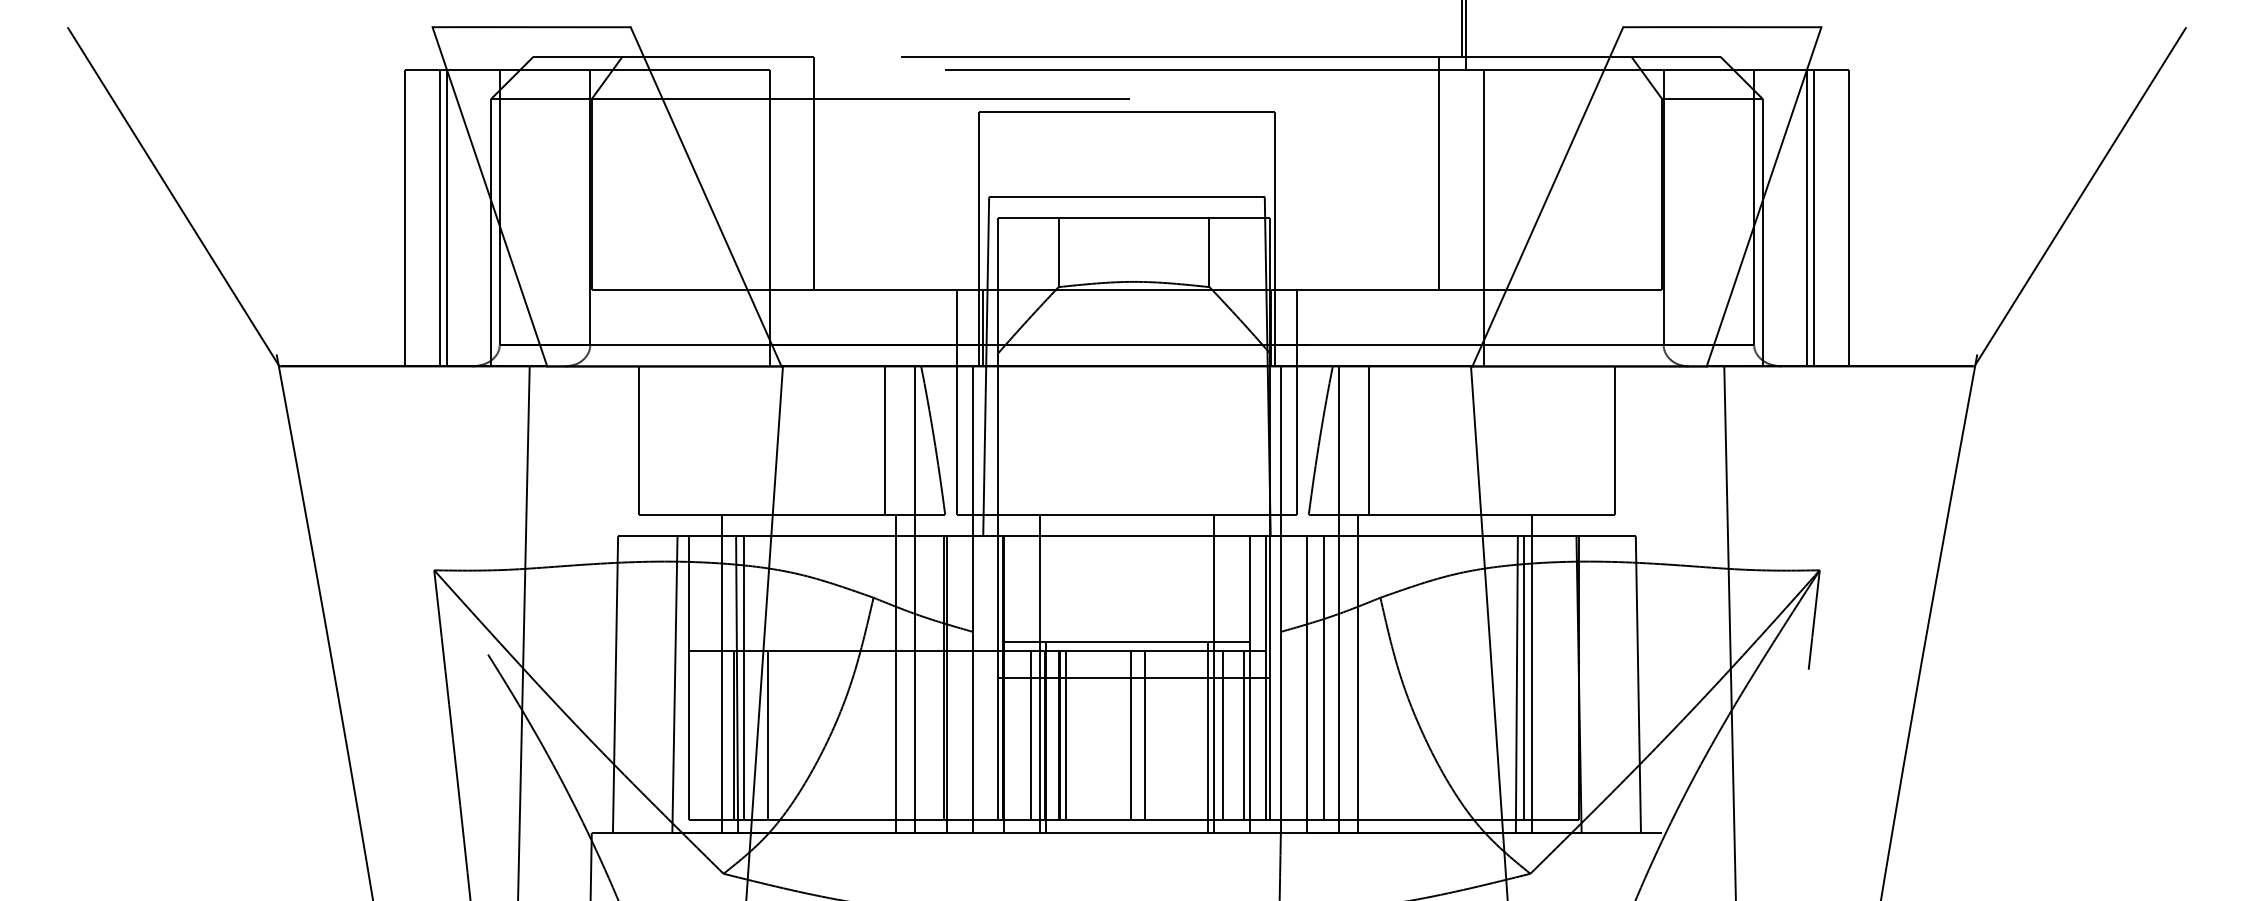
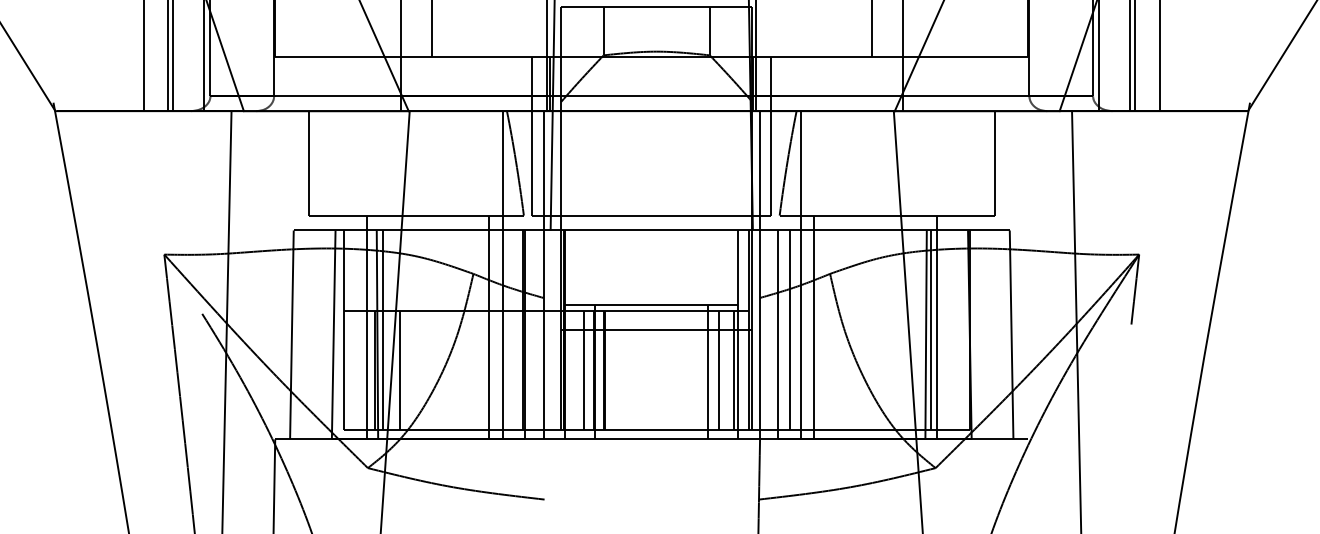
line: (884, 440) -> (481, 163), removed
line: (1369, 440) -> (822, 163), removed
line: (1040, 673) -> (590, 327), removed
line: (1213, 673) -> (712, 327), removed
line: (1065, 735) -> (608, 370), removed
line: (1131, 735) -> (654, 370), removed
line: (1145, 735) -> (664, 370), removed

